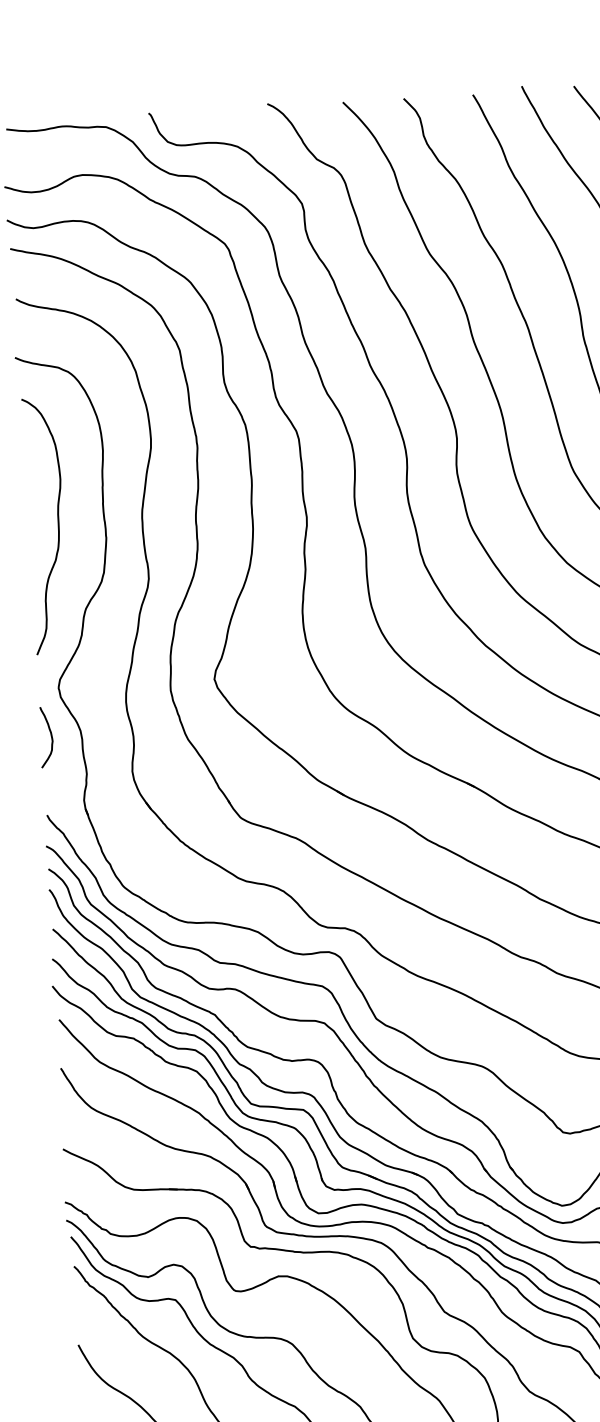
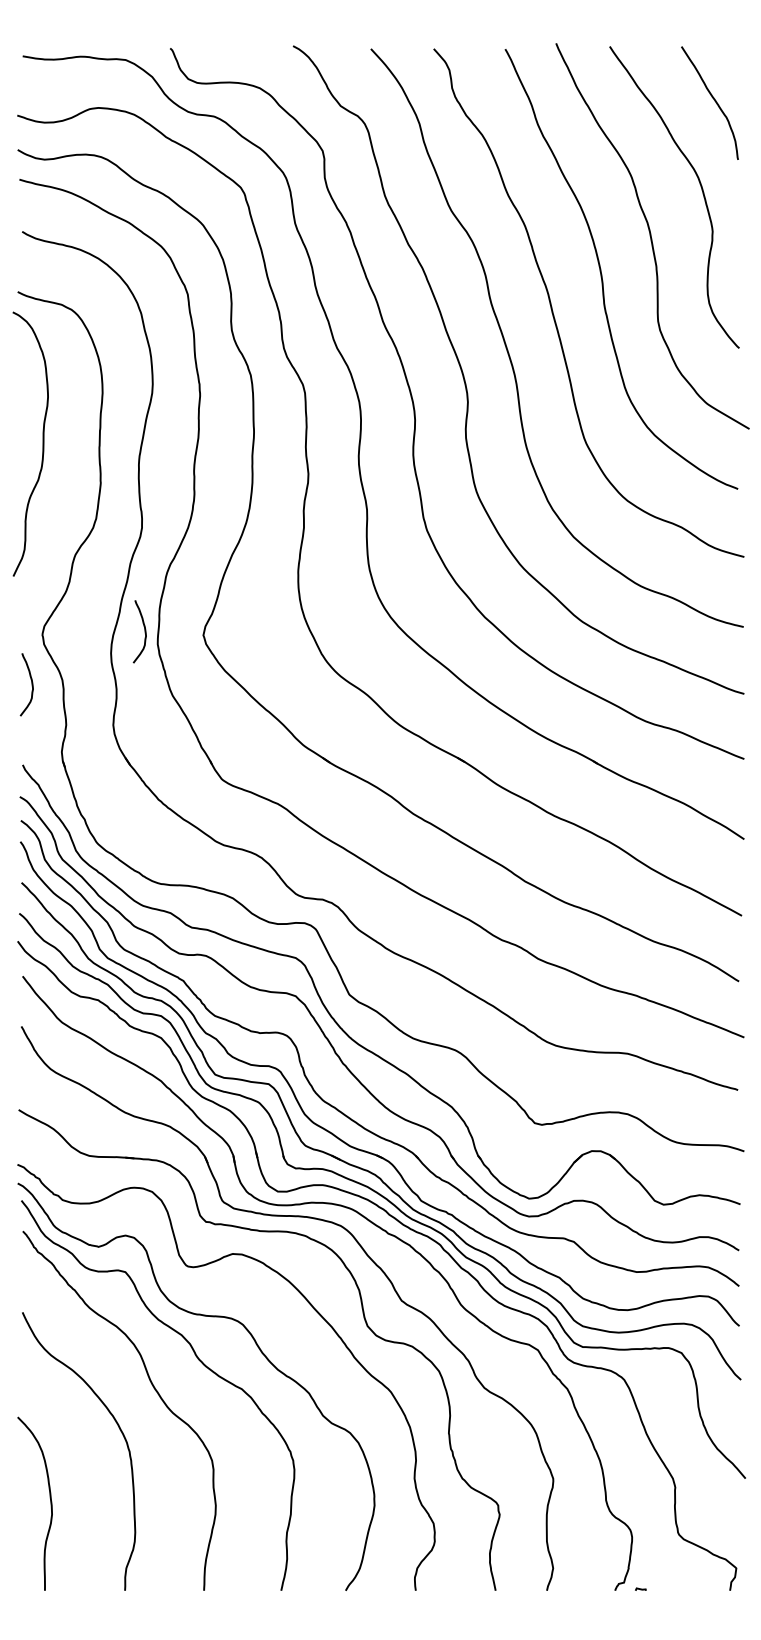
curve: (57, 524) -> (42, 443), moved
curve: (157, 679) -> (144, 631), added

